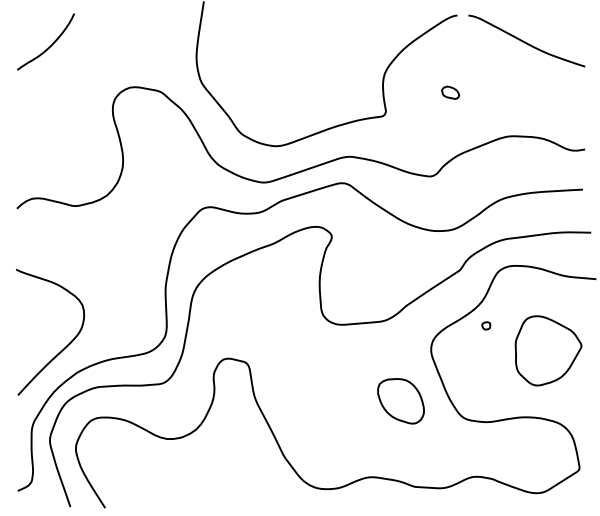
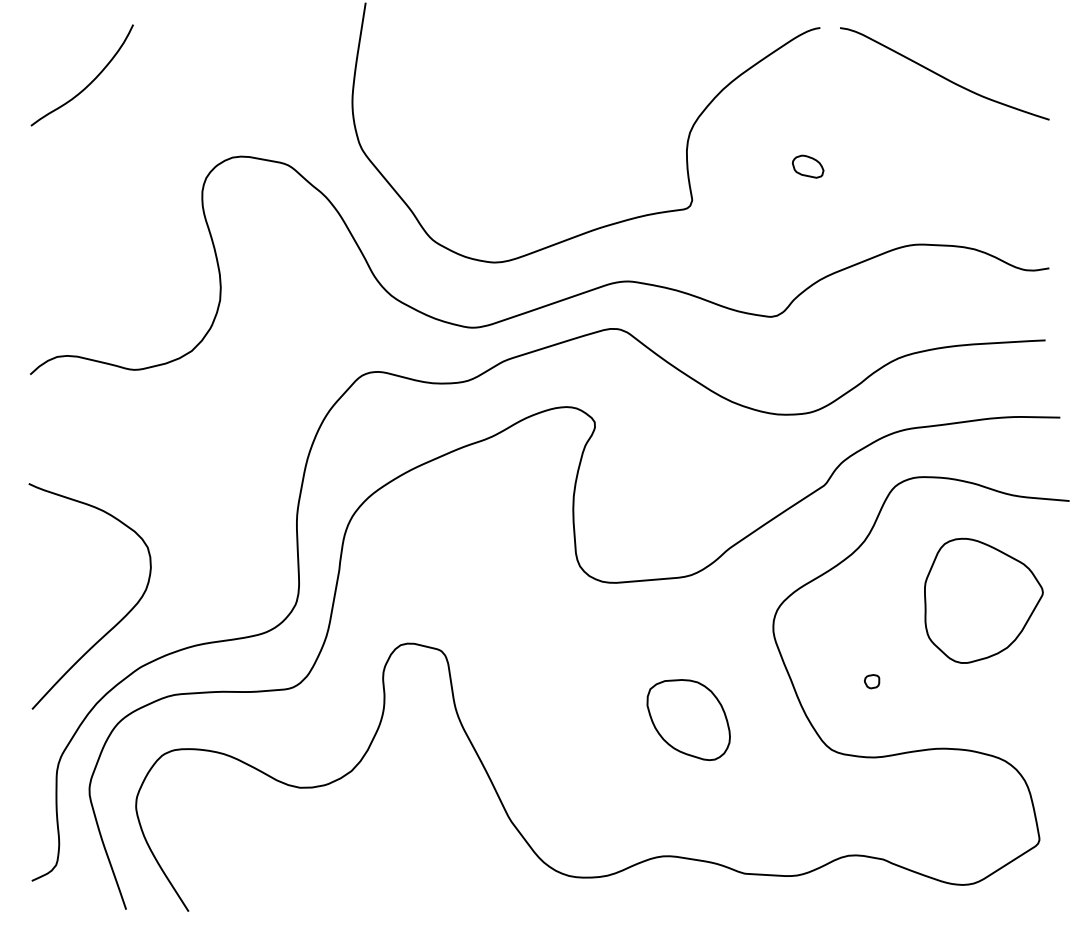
part: (486, 325) -> (872, 680), moved
part: (548, 350) -> (983, 600), moved
part: (400, 401) -> (687, 720), moved

